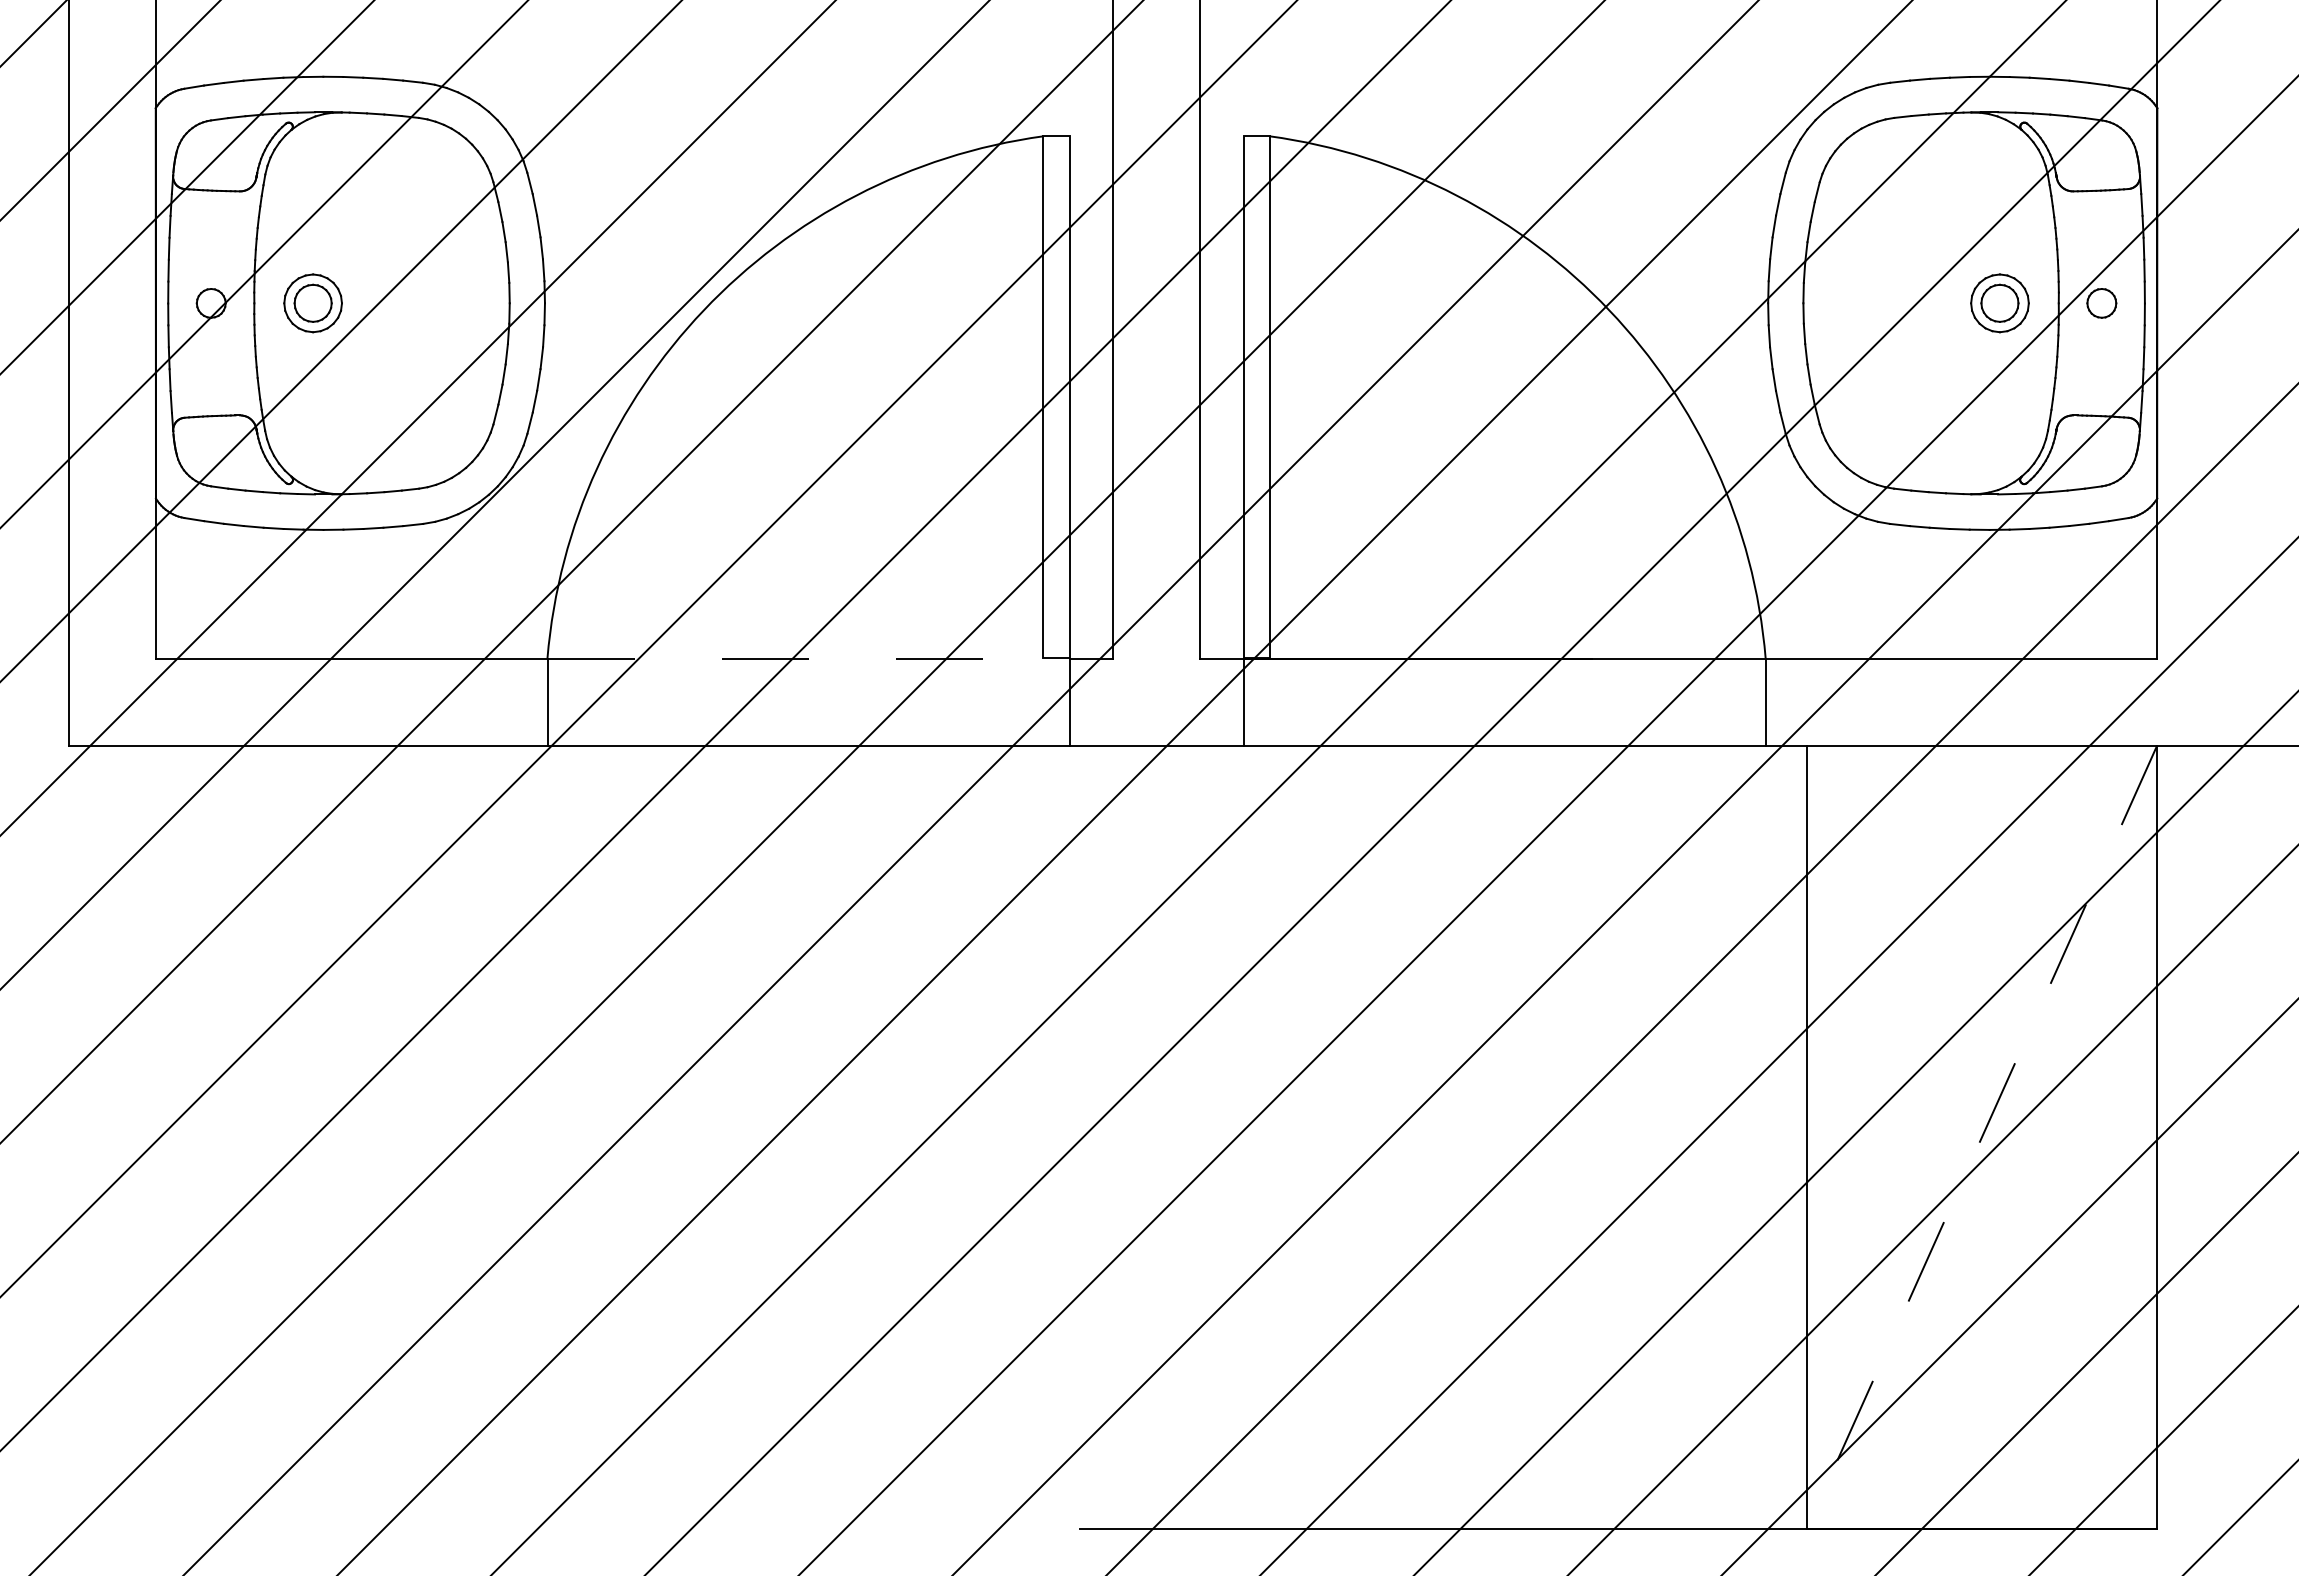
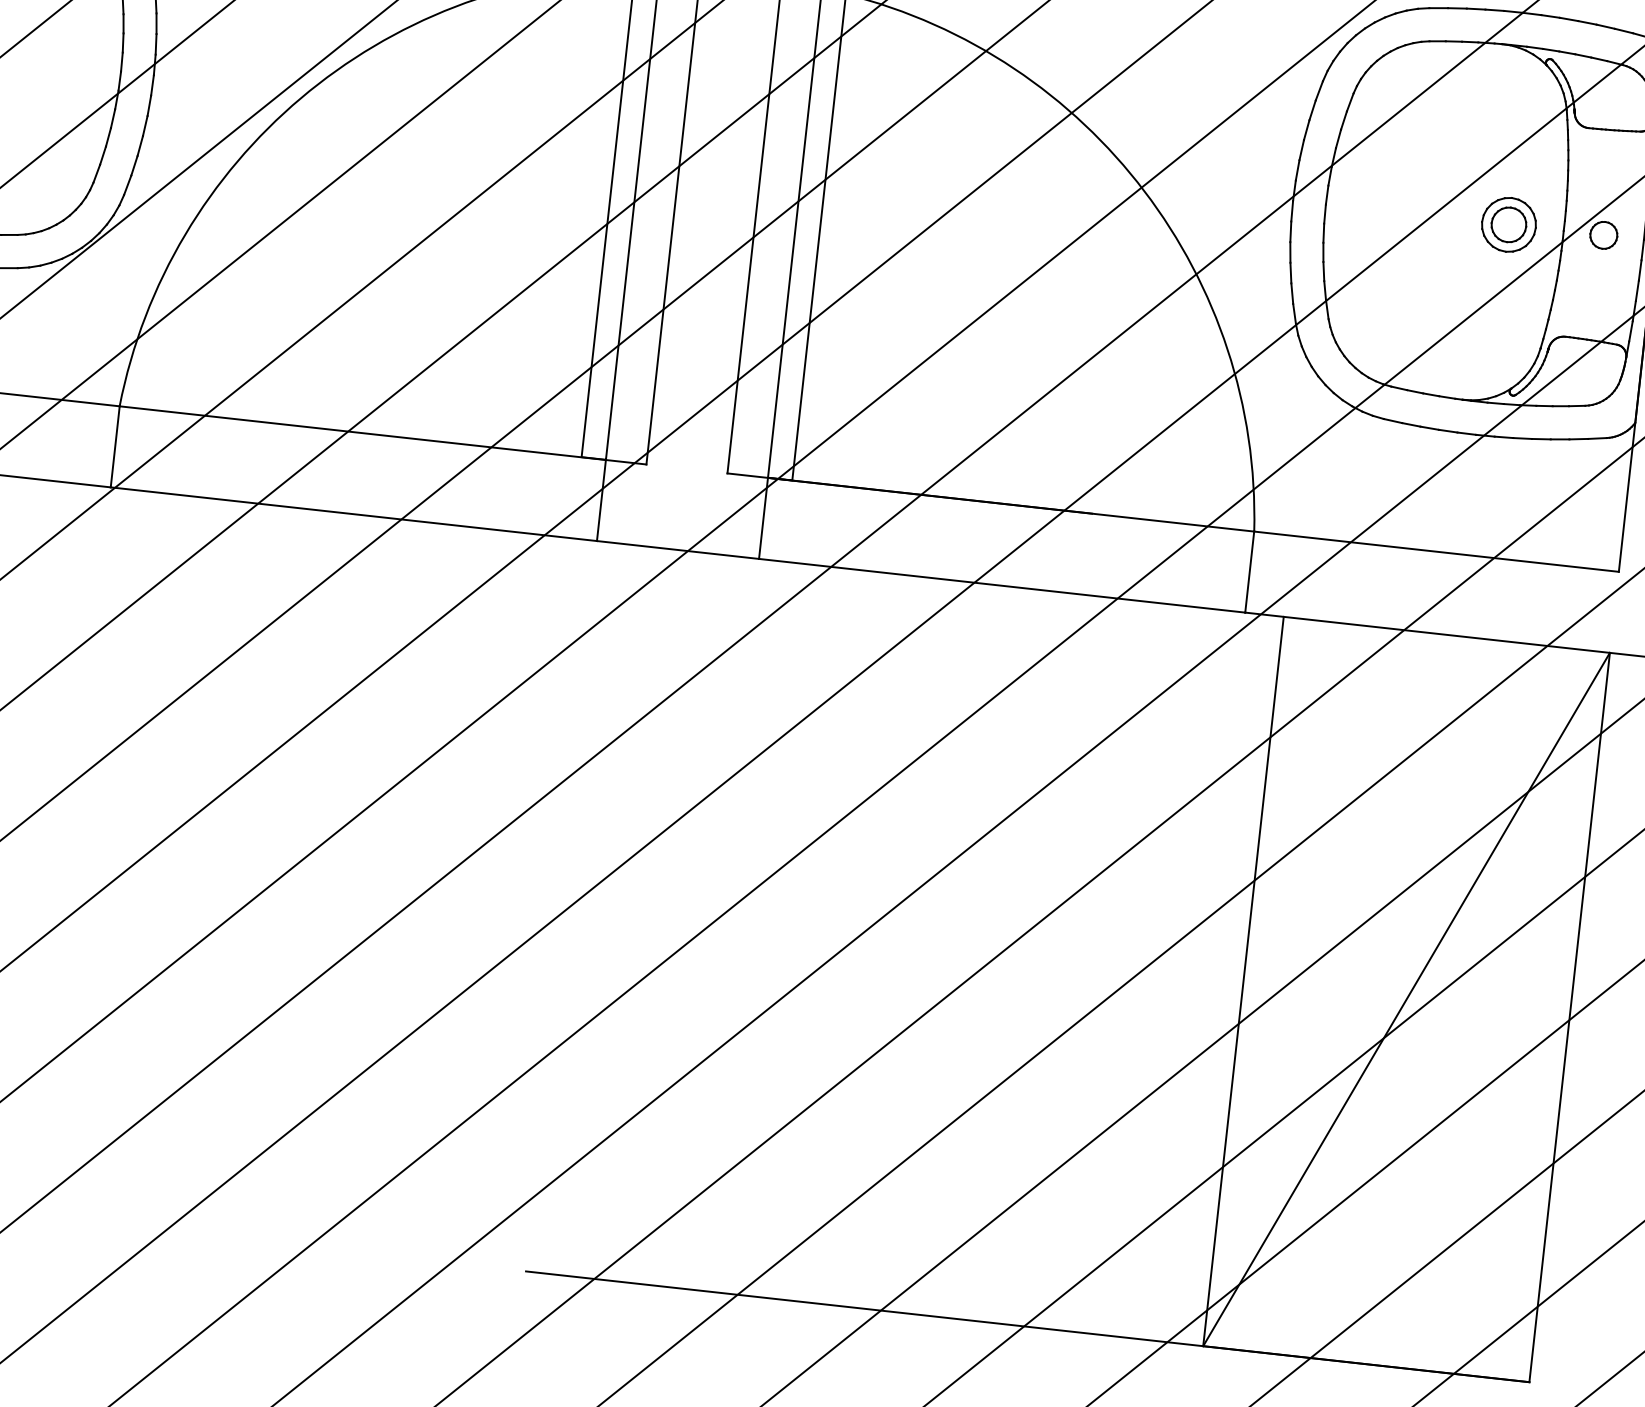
line: (809, 658) -> (363, 433), dashed -> solid
line: (1982, 1137) -> (1406, 999), dashed -> solid

